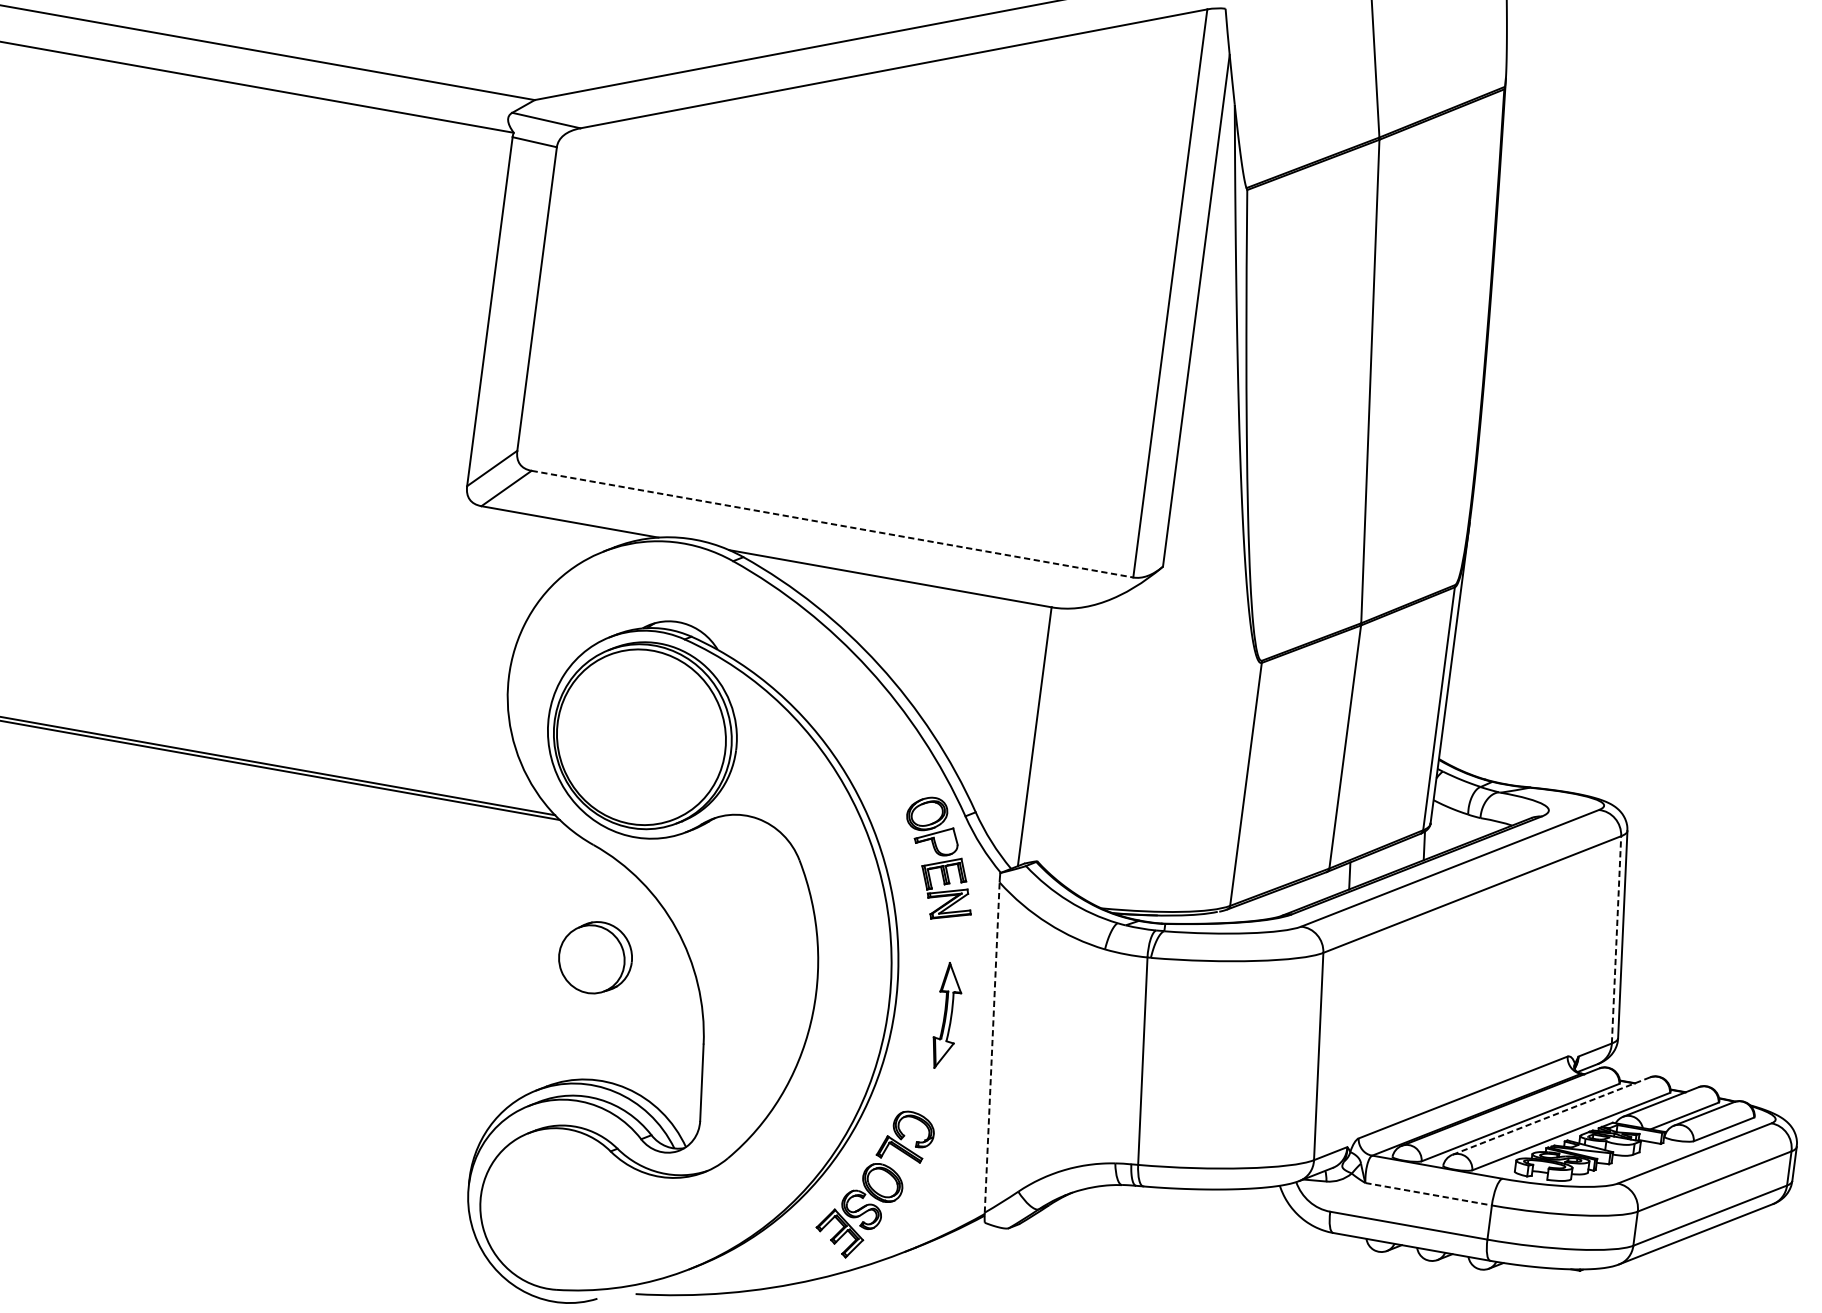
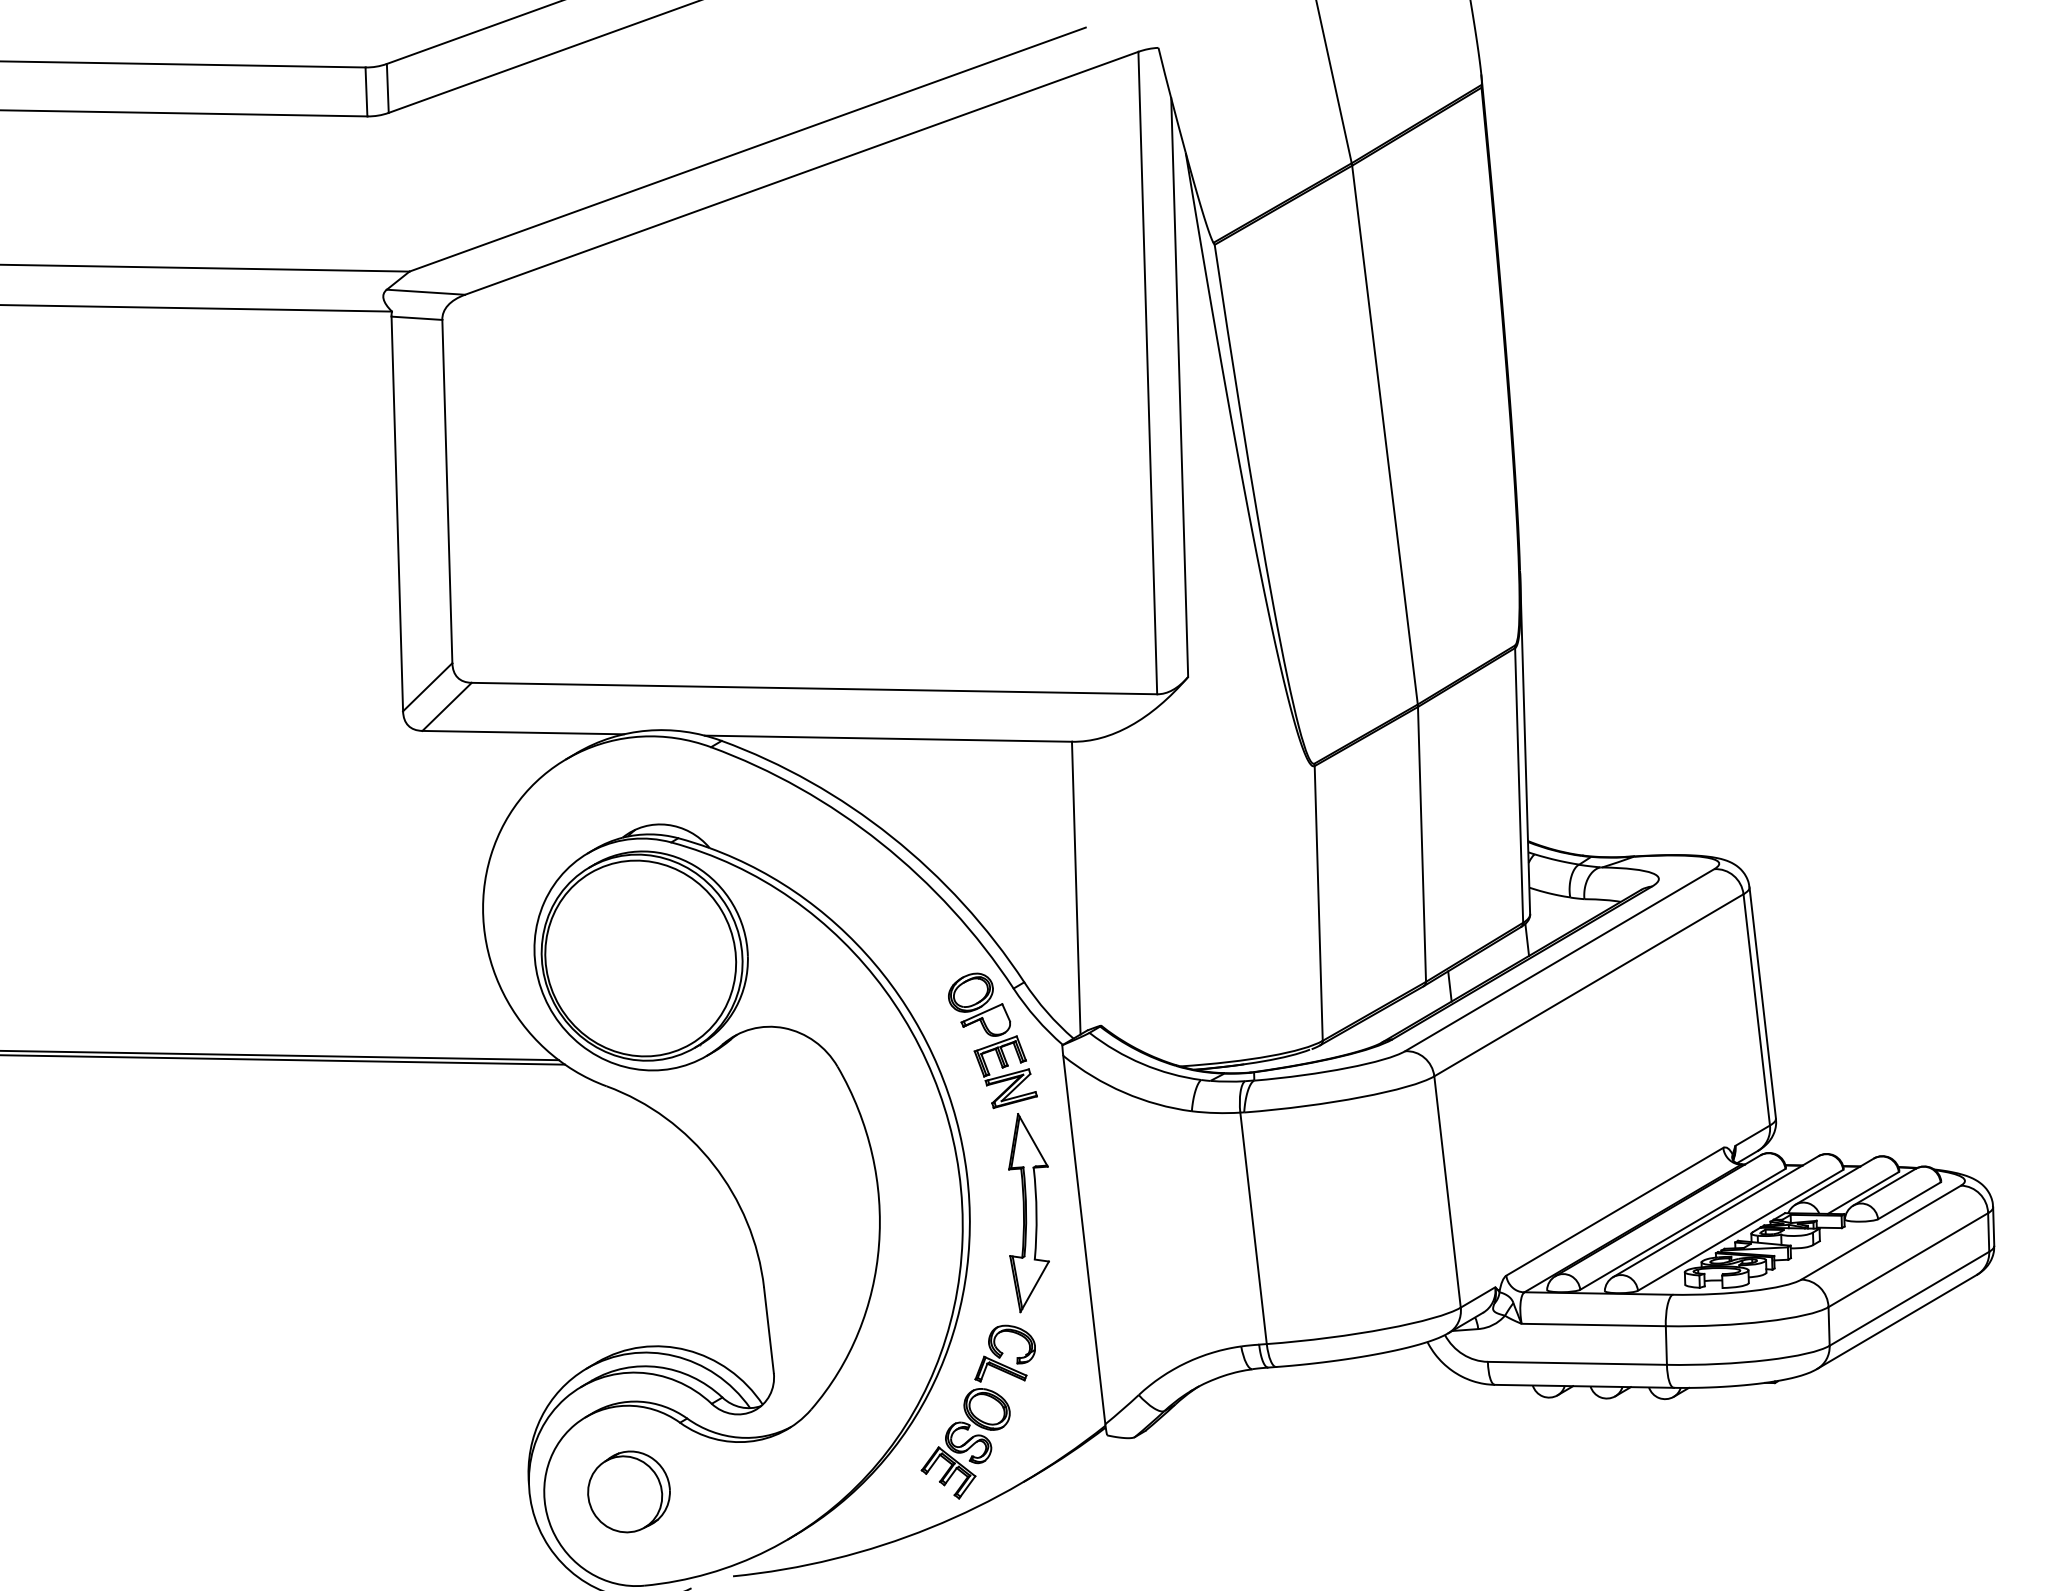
line: (832, 524) -> (814, 688), dashed -> solid
line: (1616, 939) -> (1756, 1009), dashed -> solid
part: (595, 957) -> (628, 1491), moved
part: (946, 1016) -> (1028, 1213), size x1.67
line: (992, 1047) -> (1084, 1239), dashed -> solid
line: (1551, 1115) -> (1715, 1216), dashed -> solid
line: (1429, 1194) -> (1594, 1325), dashed -> solid

